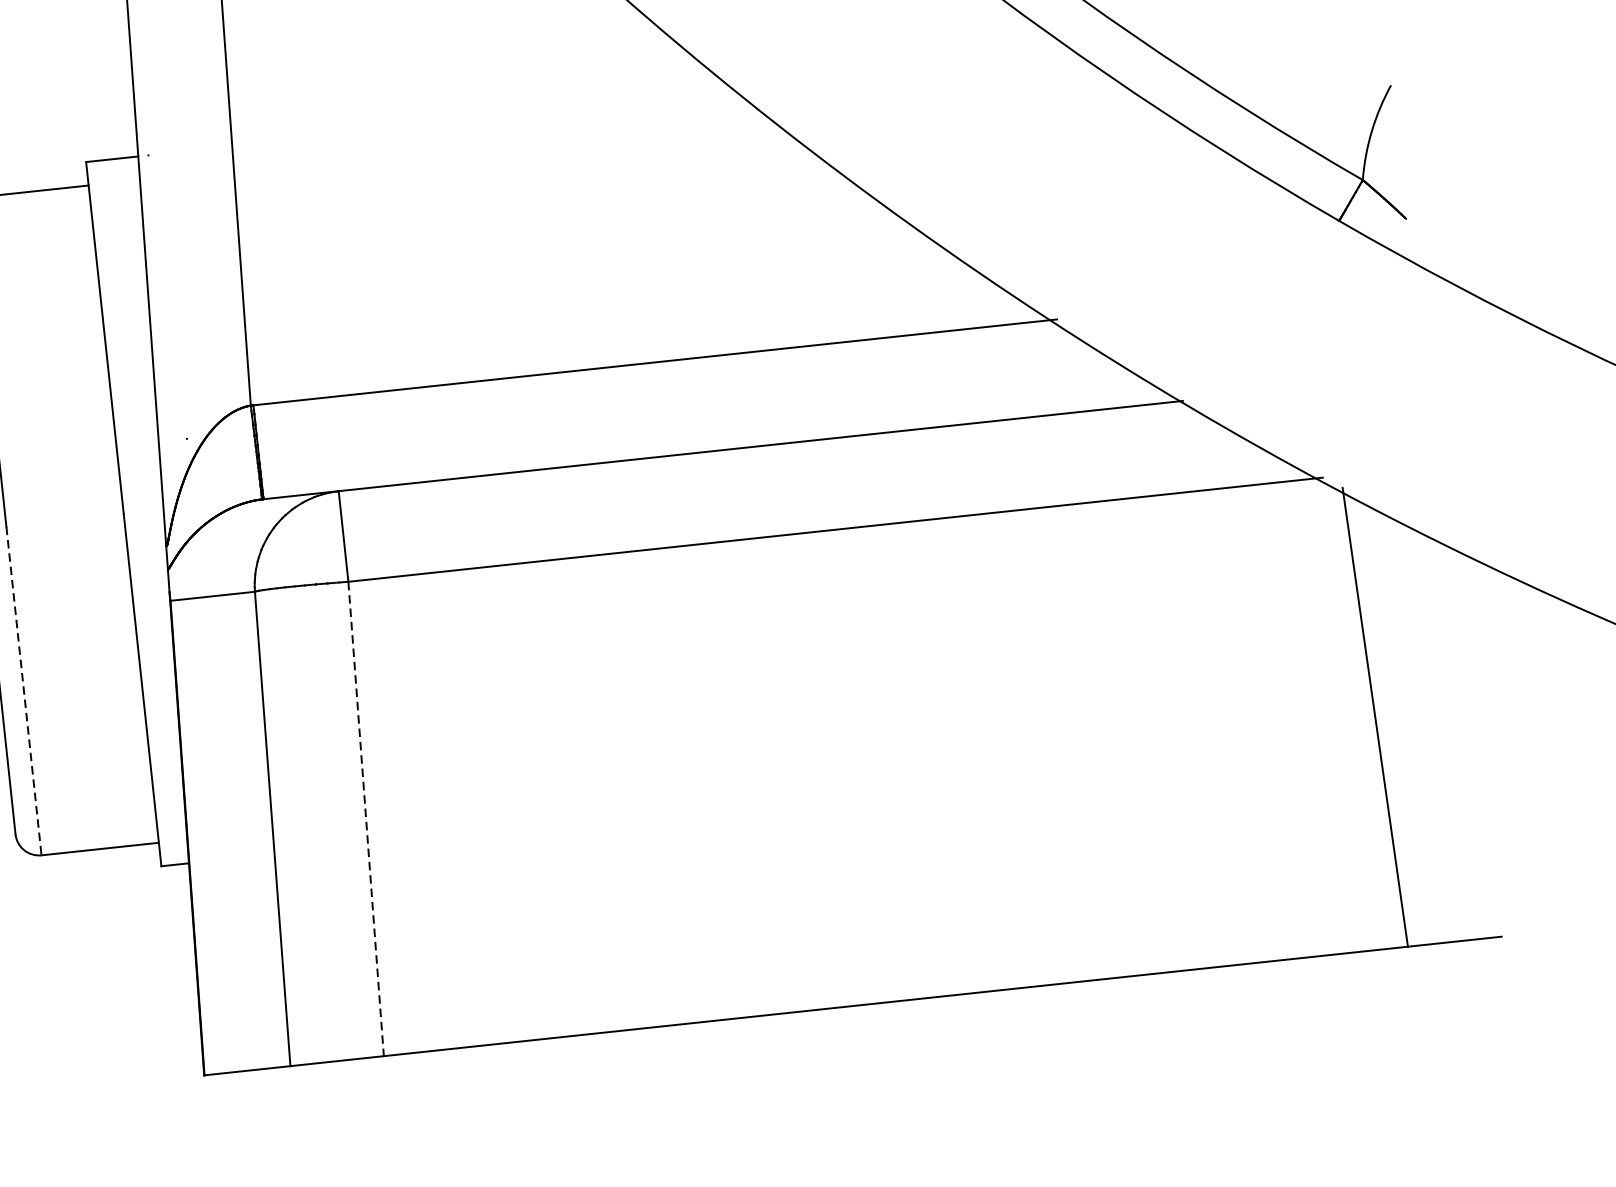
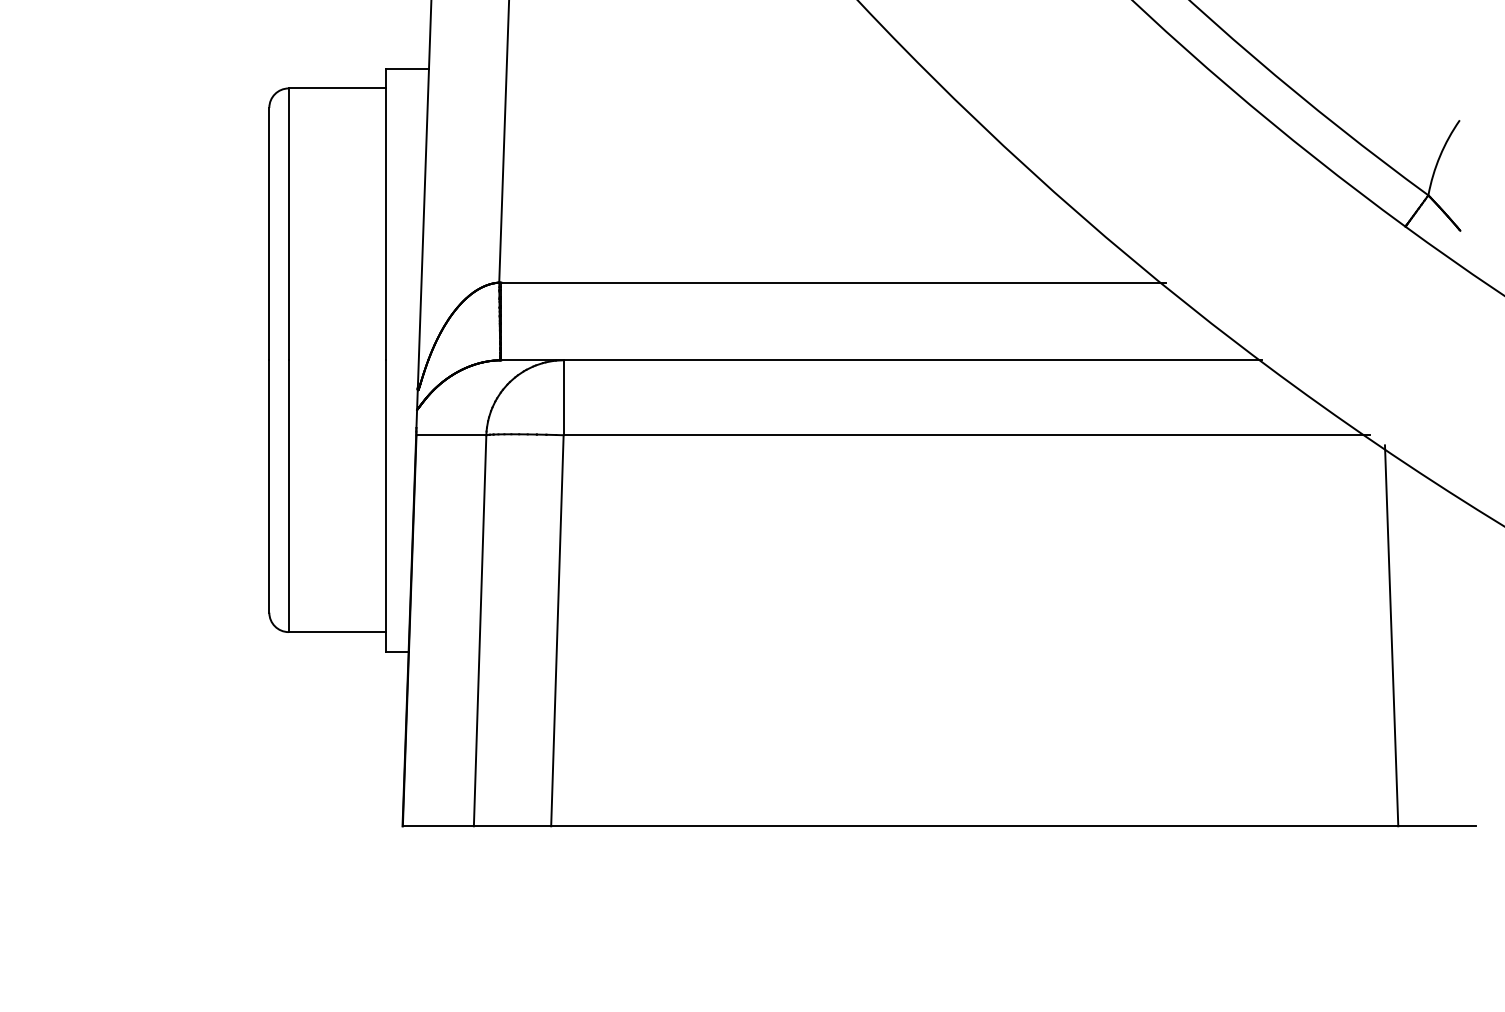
line: (23, 691) -> (288, 496), dashed -> solid
line: (366, 818) -> (557, 630), dashed -> solid

